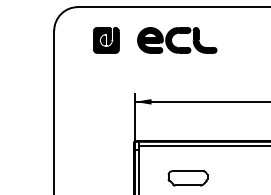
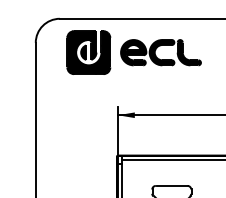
part: (106, 40) -> (88, 52), size x1.67

